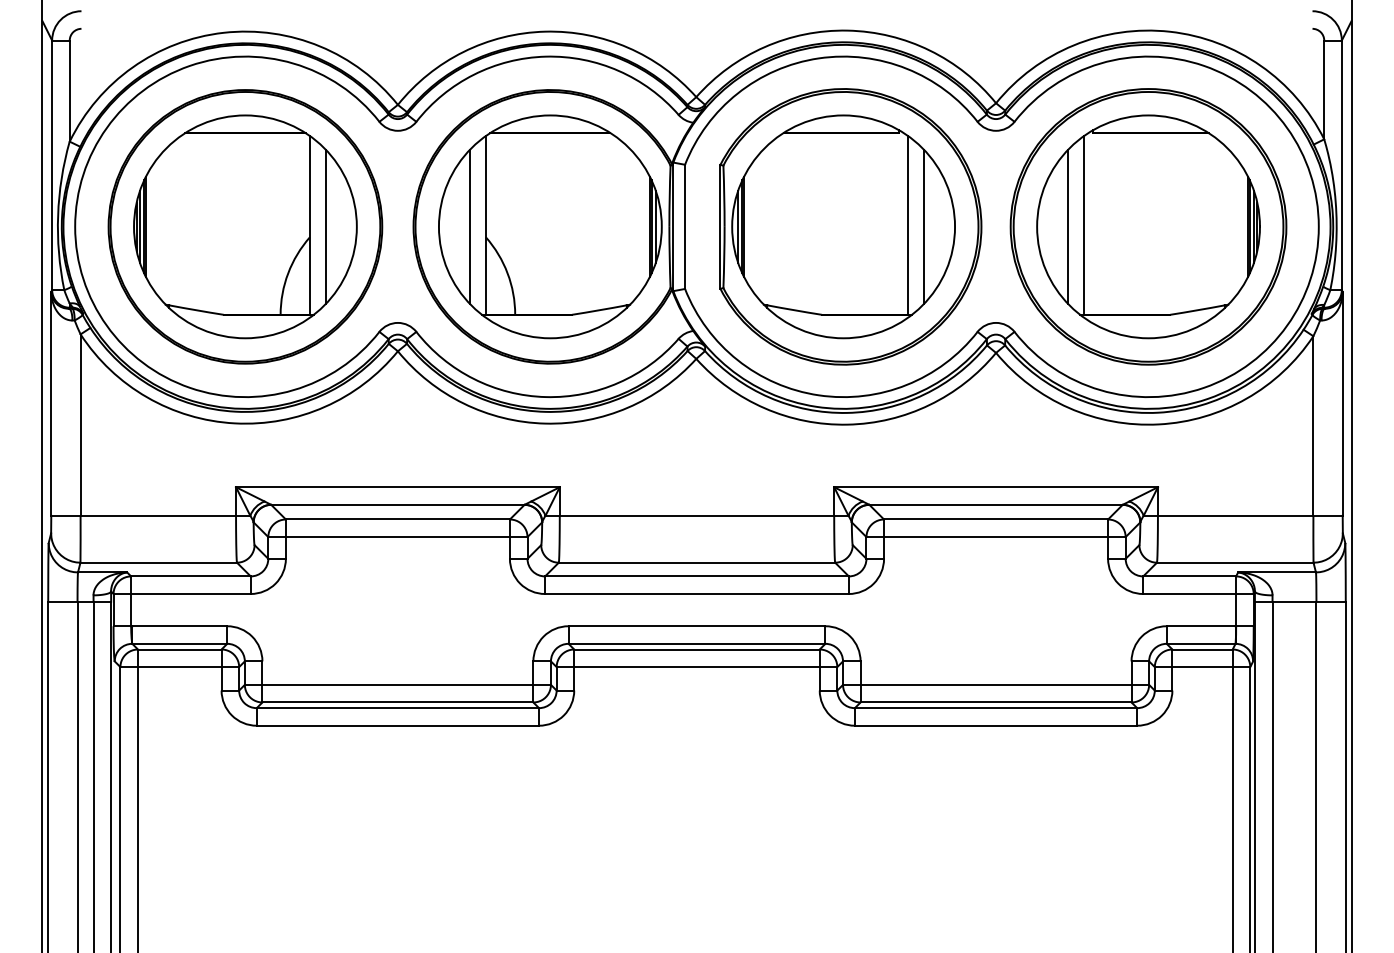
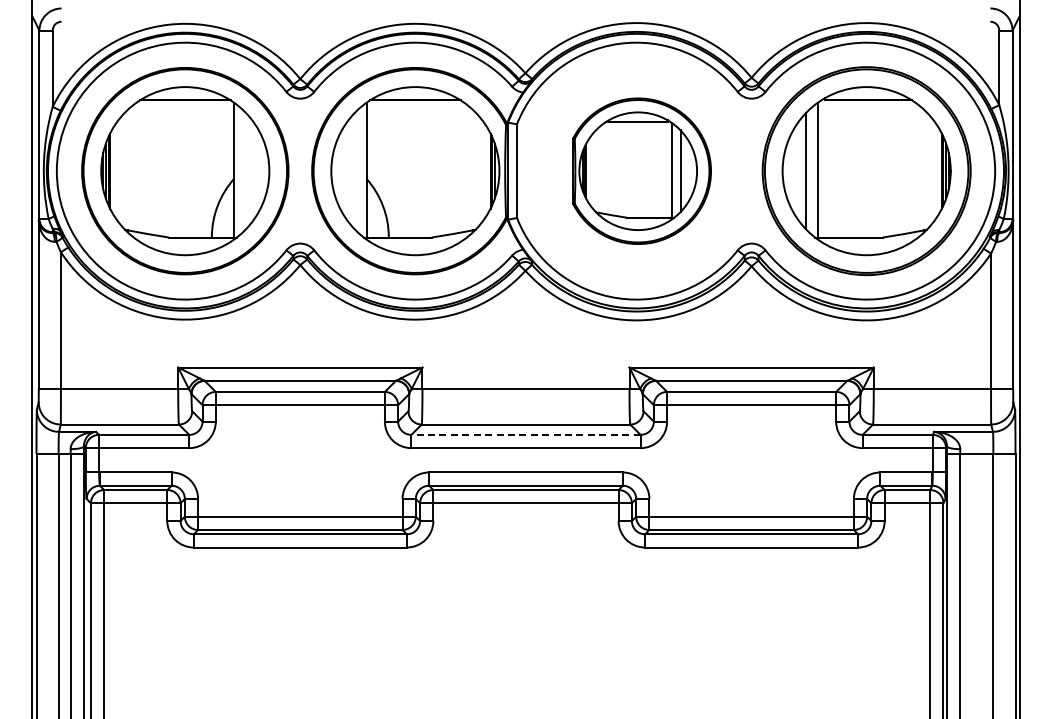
line: (325, 225) -> (245, 170), removed
line: (469, 225) -> (354, 170), removed
part: (850, 227) -> (641, 171), size x0.7
line: (697, 575) -> (526, 434), solid -> dashed

